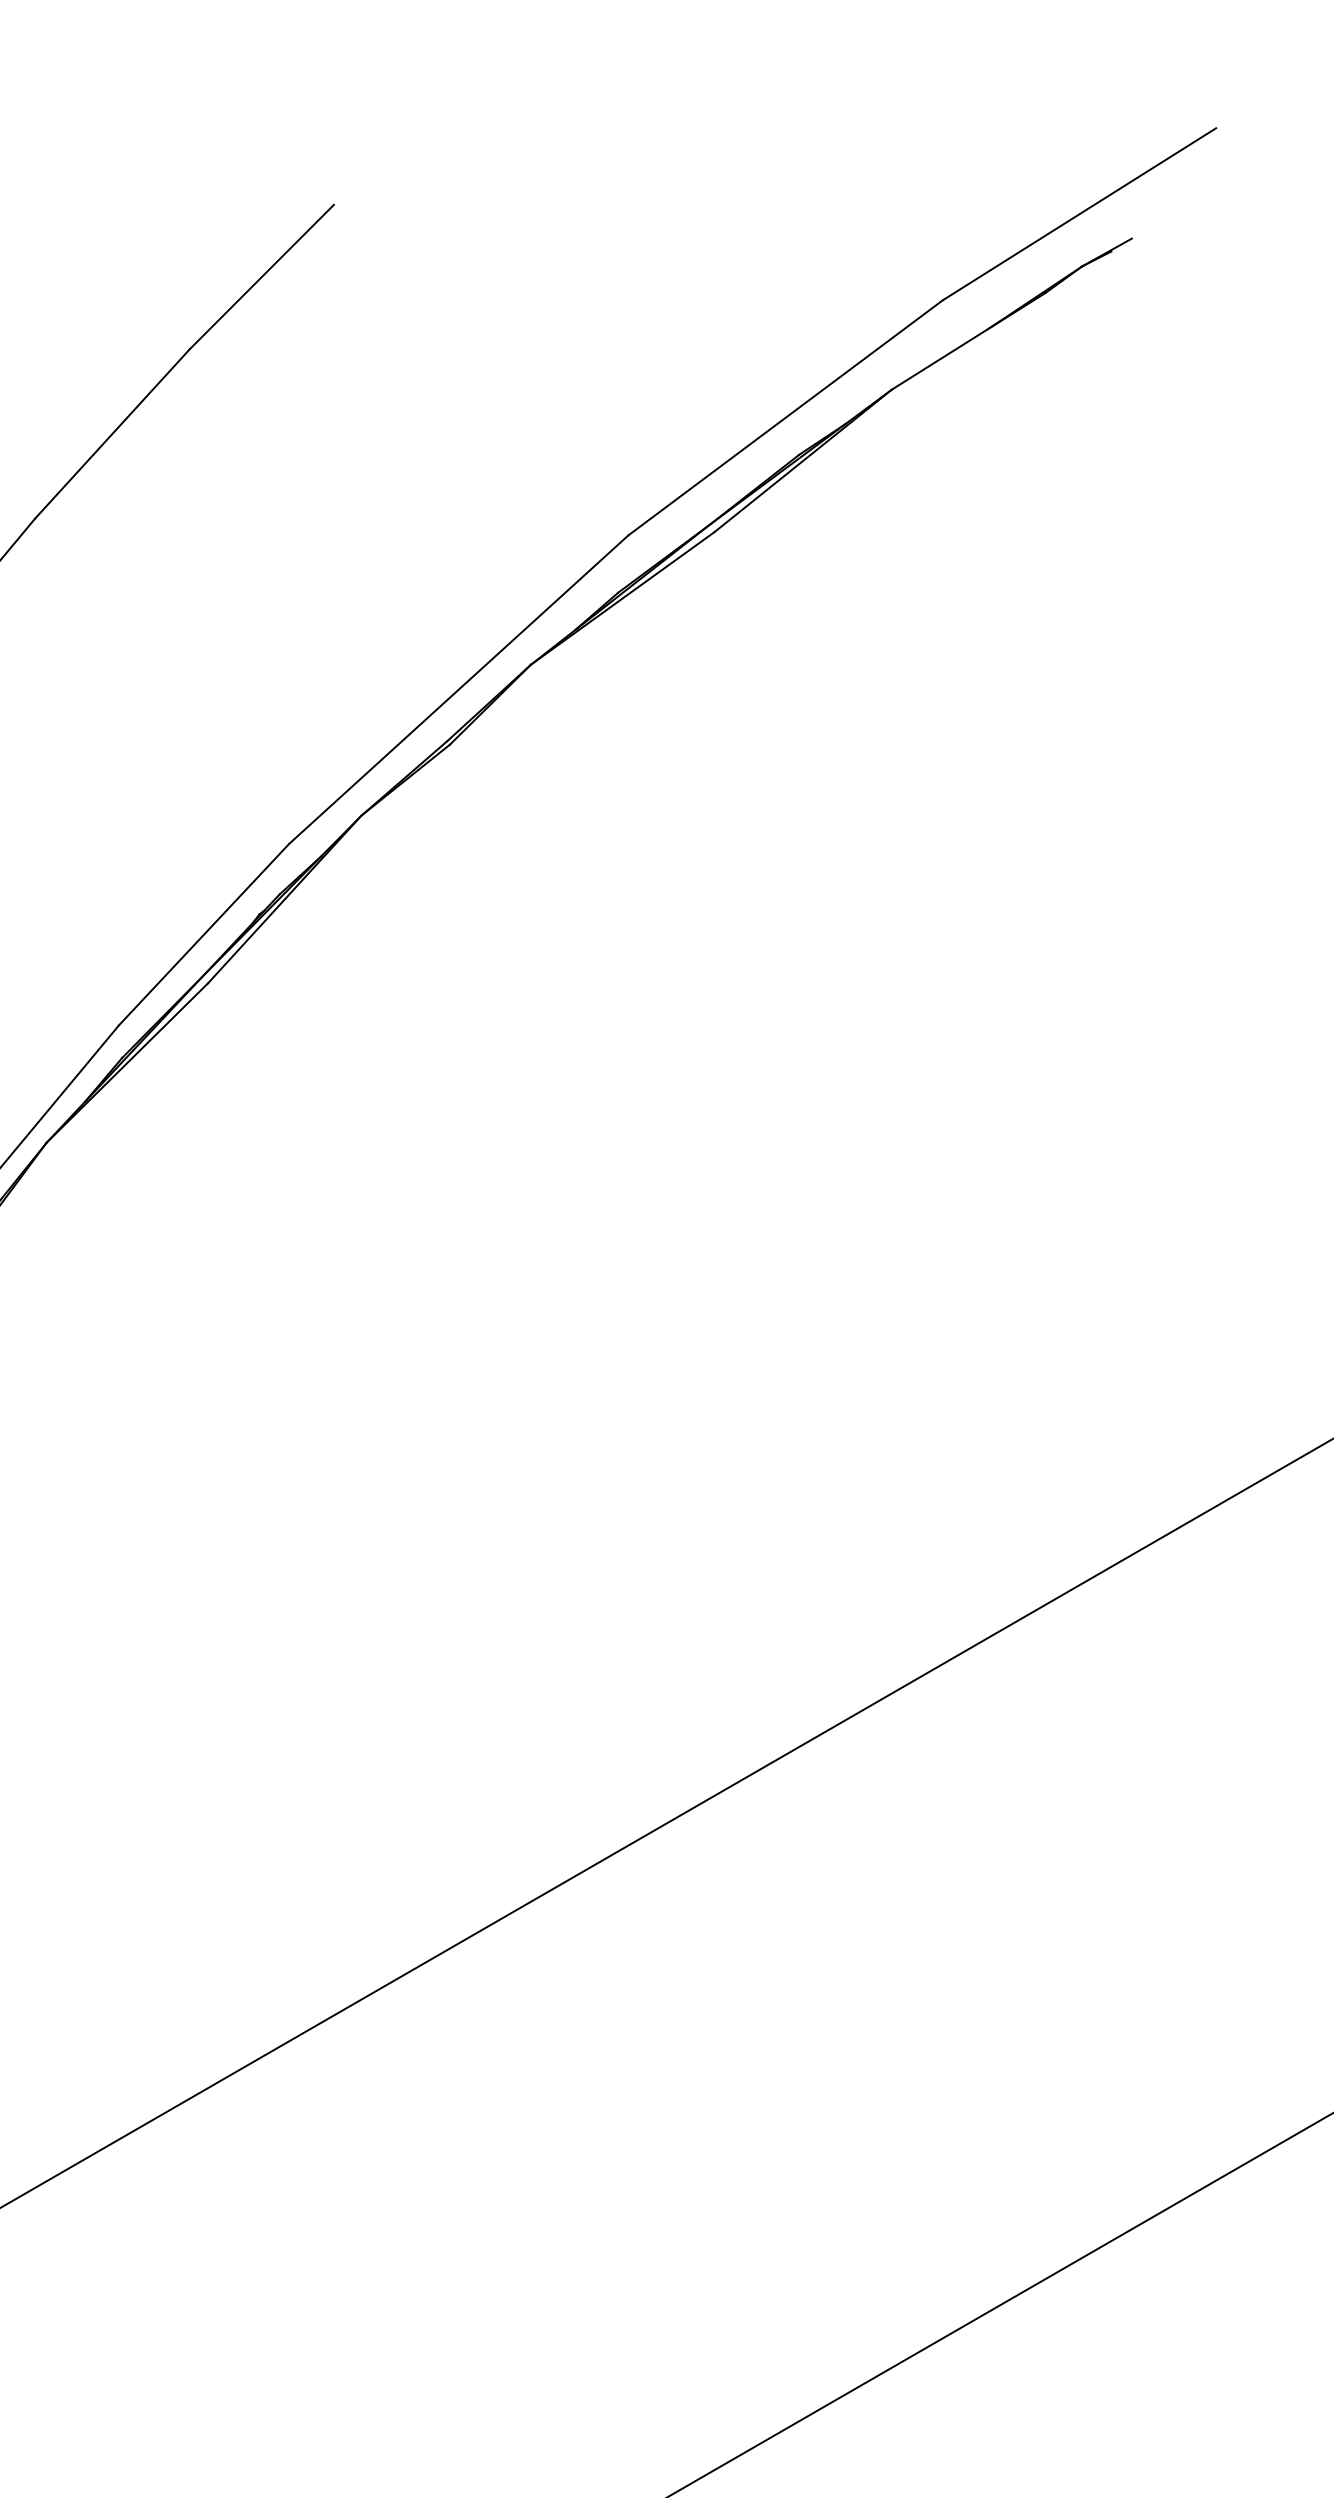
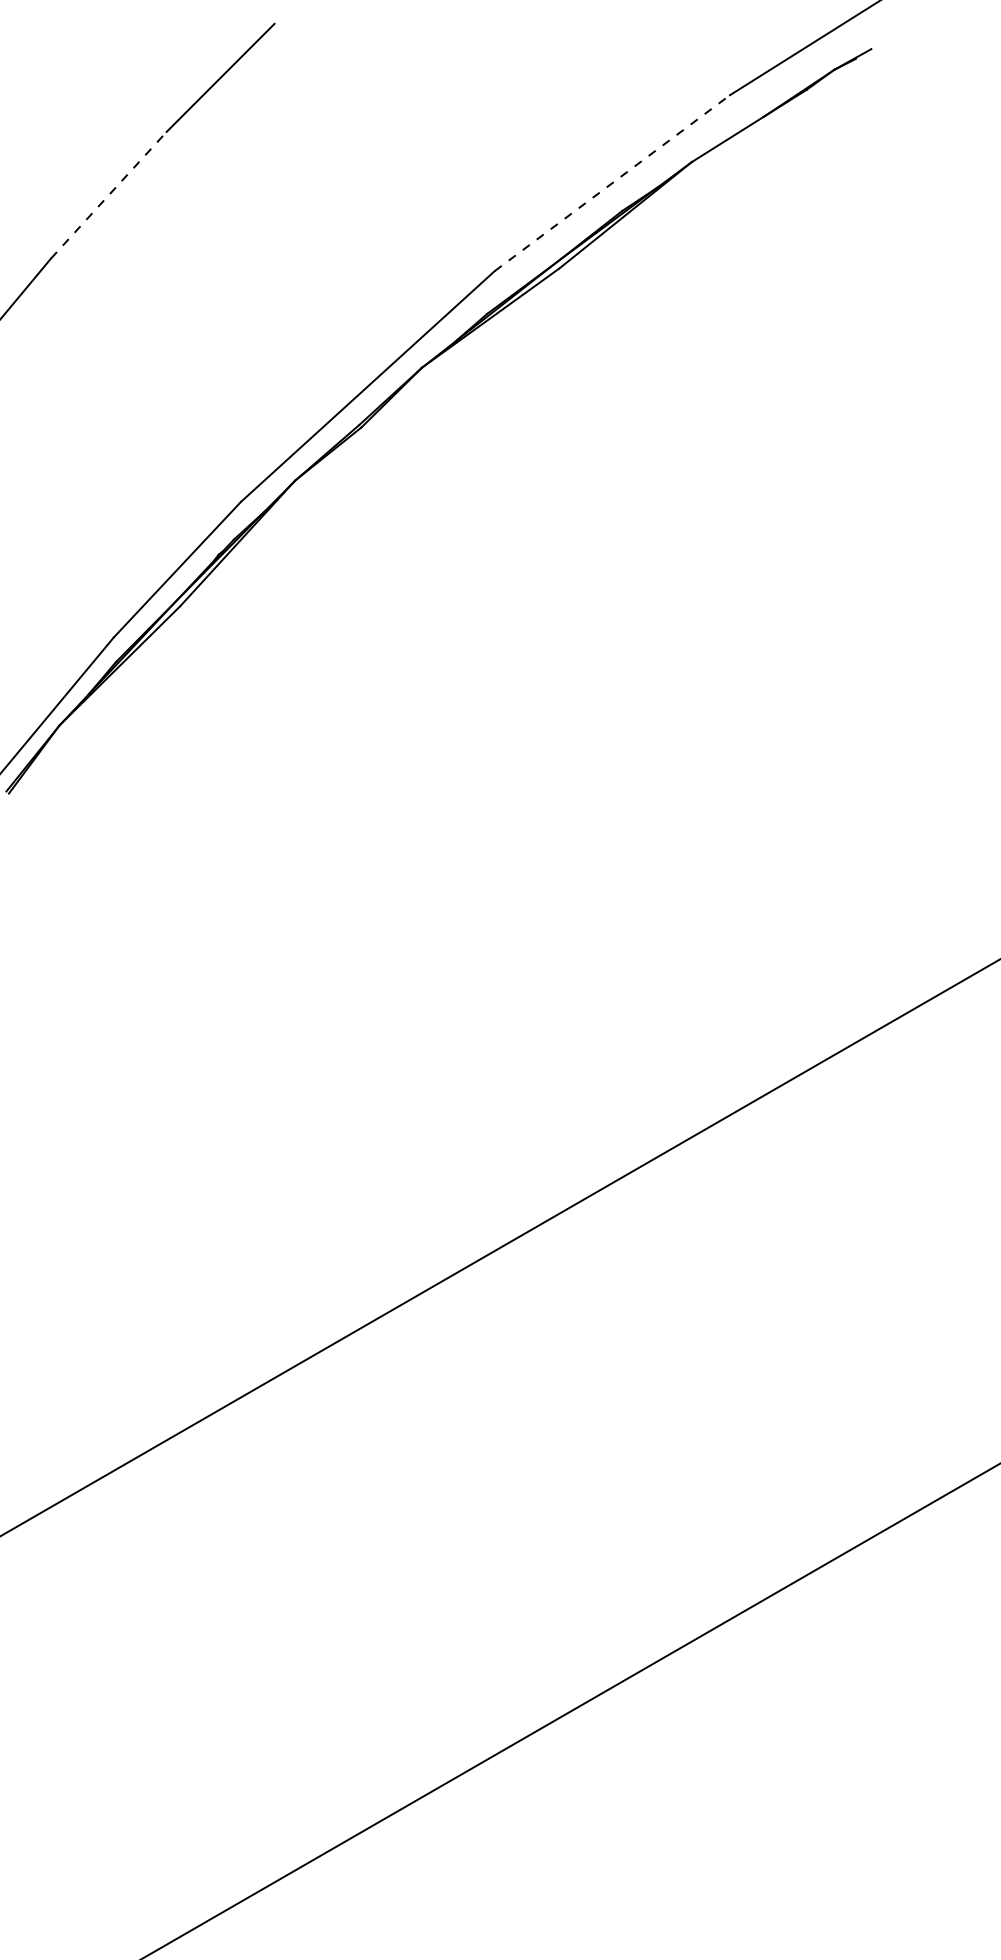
line: (785, 418) -> (612, 183), solid -> dashed
line: (111, 434) -> (108, 195), solid -> dashed

